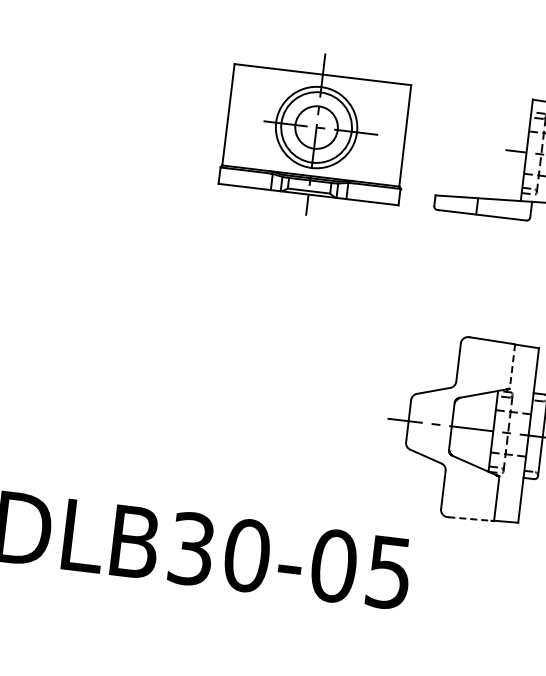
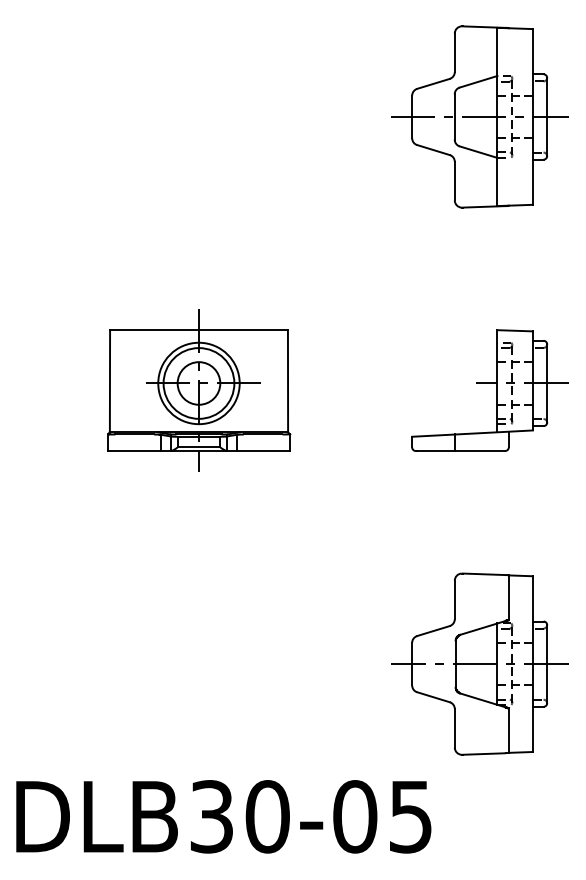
part: (316, 134) -> (199, 390), moved
line: (512, 367) -> (508, 598), dashed -> solid
line: (469, 519) -> (484, 754), dashed -> solid

